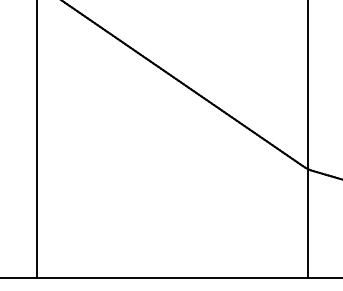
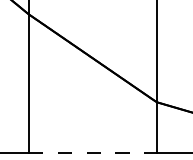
line: (174, 277) -> (93, 153), solid -> dashed

